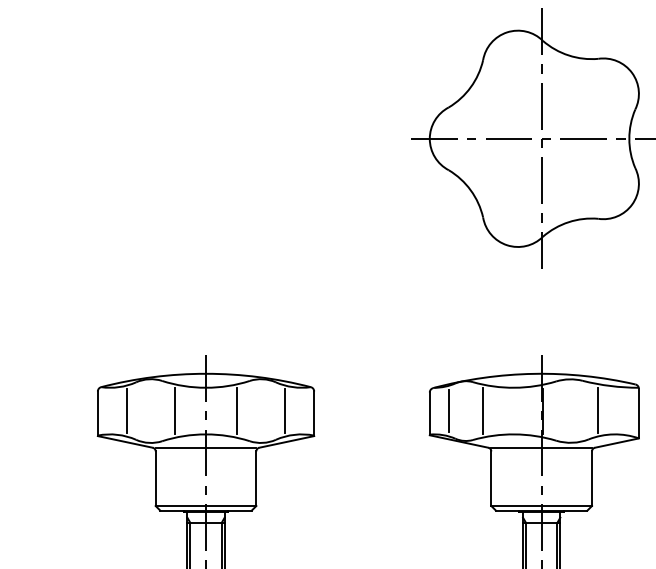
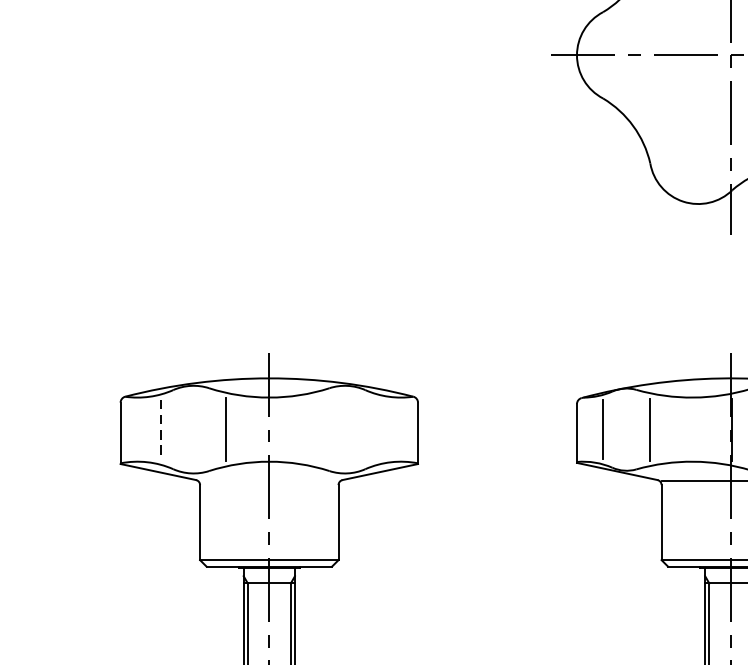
line: (284, 410) -> (377, 428), removed
line: (127, 411) -> (161, 430), solid -> dashed
line: (237, 411) -> (312, 430), removed
line: (205, 448) -> (268, 481), removed

